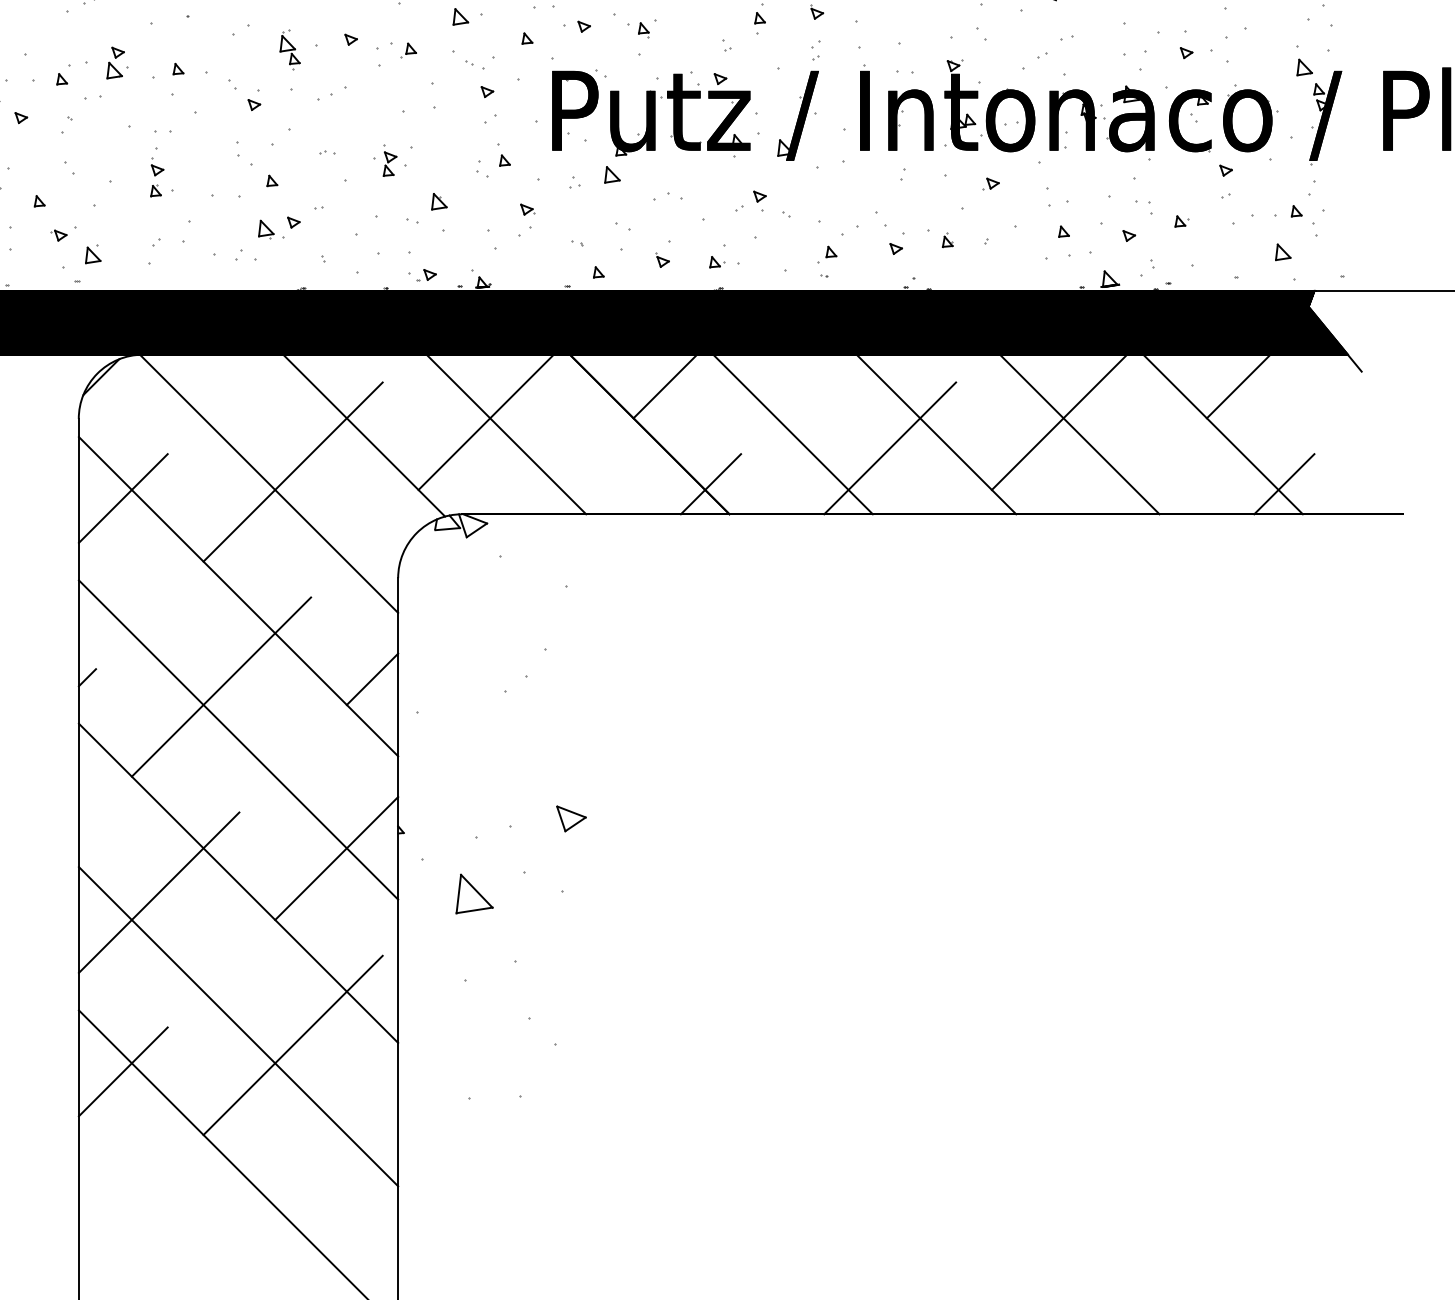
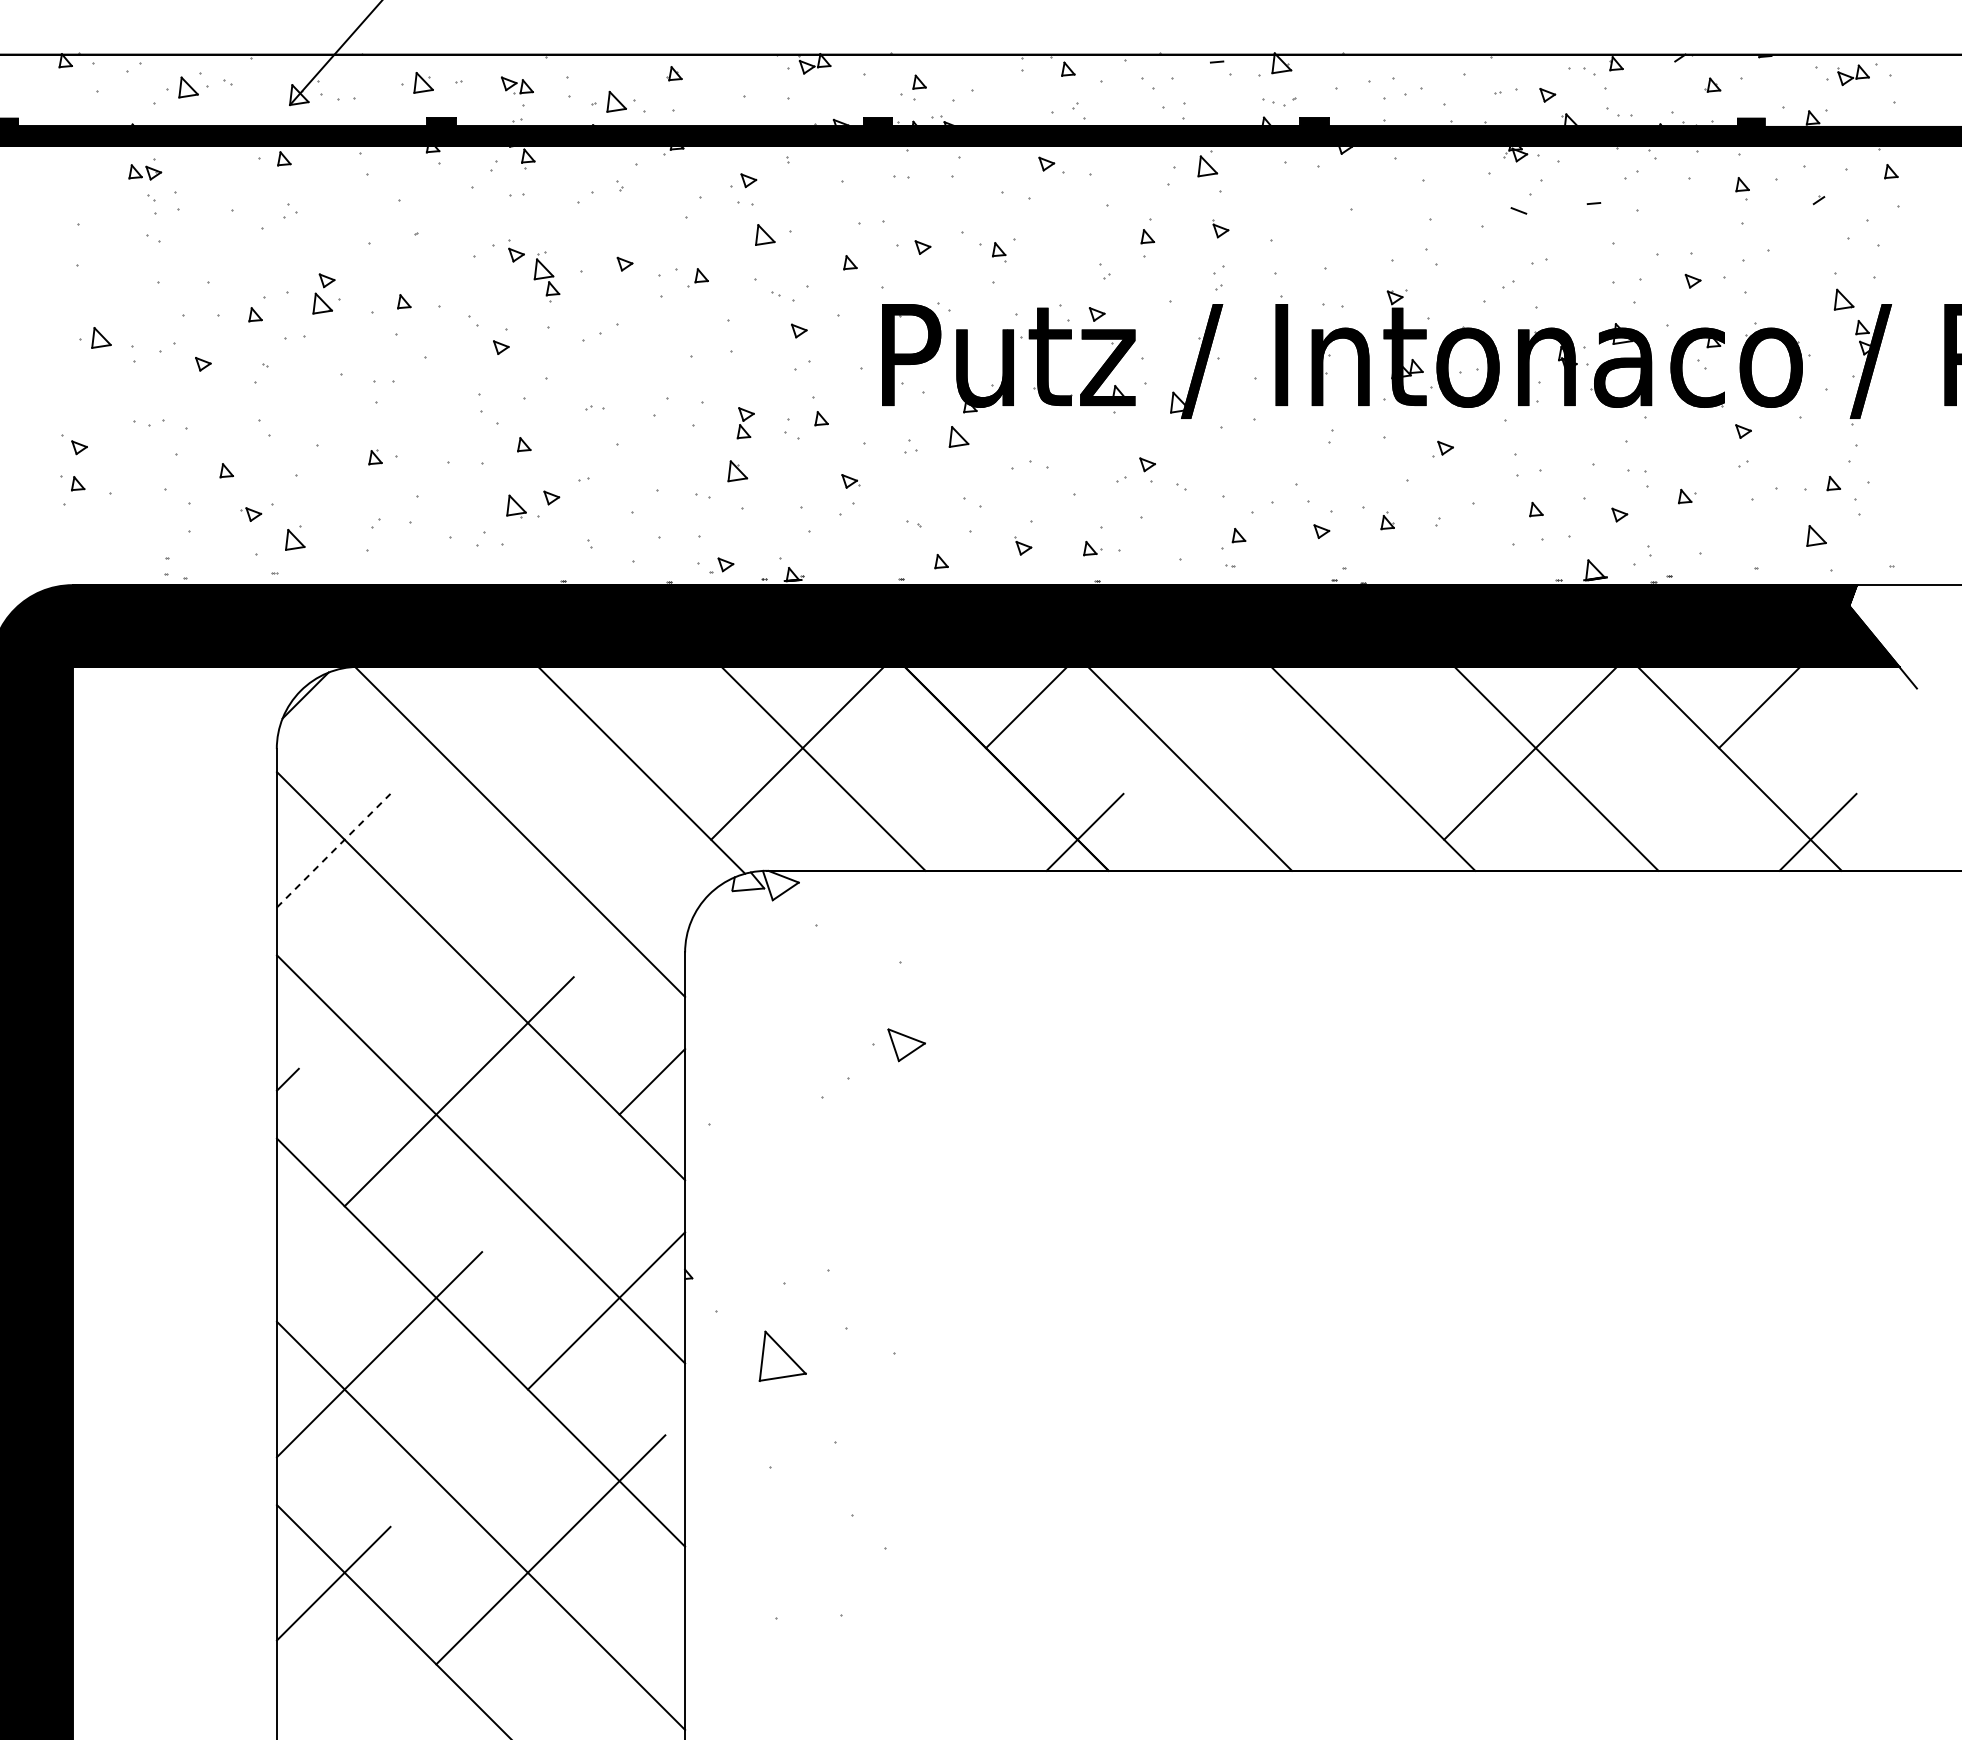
part: (389, 164) -> (745, 423), moved
part: (157, 166) -> (516, 250), moved
line: (889, 448) -> (1313, 786), removed
line: (292, 471) -> (550, 816), removed
line: (123, 498) -> (334, 850), solid -> dashed
part: (571, 819) -> (906, 1045), moved

